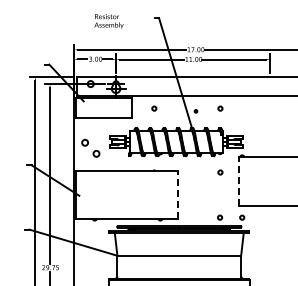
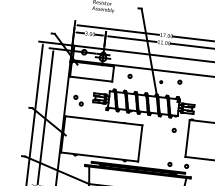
part: (90, 148) -> (78, 100), size x0.71
line: (239, 180) -> (187, 138), dashed -> solid
line: (178, 194) -> (140, 143), dashed -> solid

